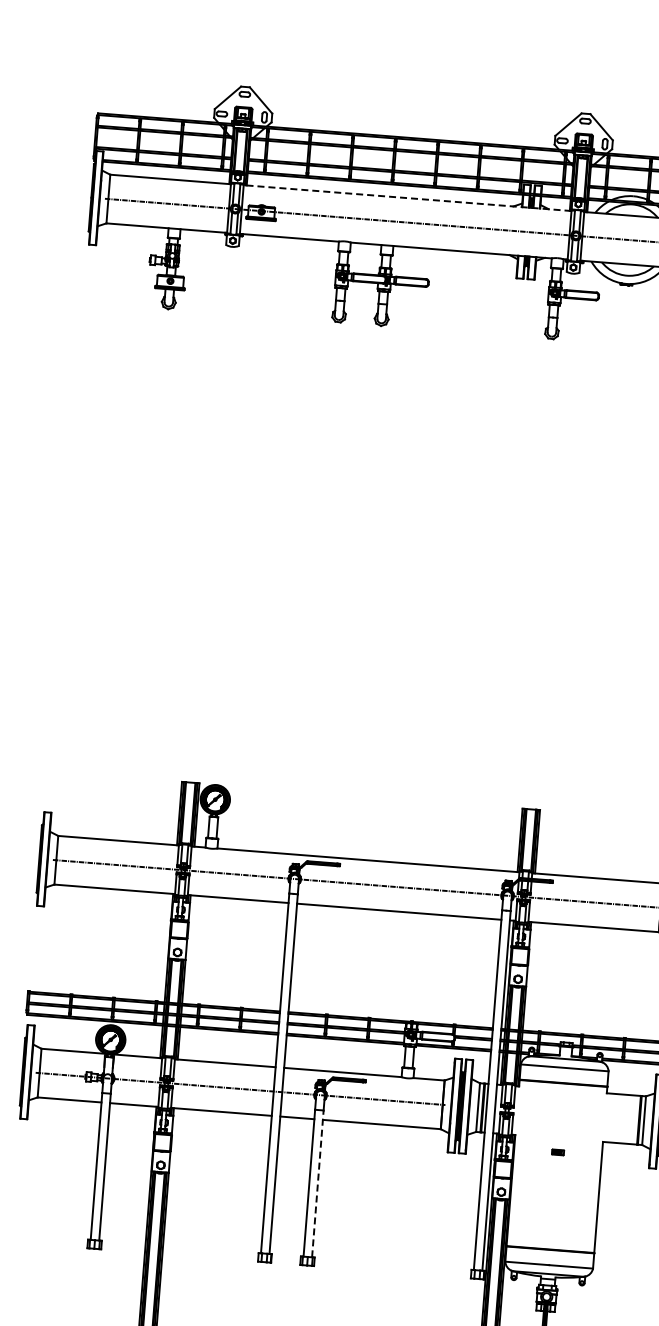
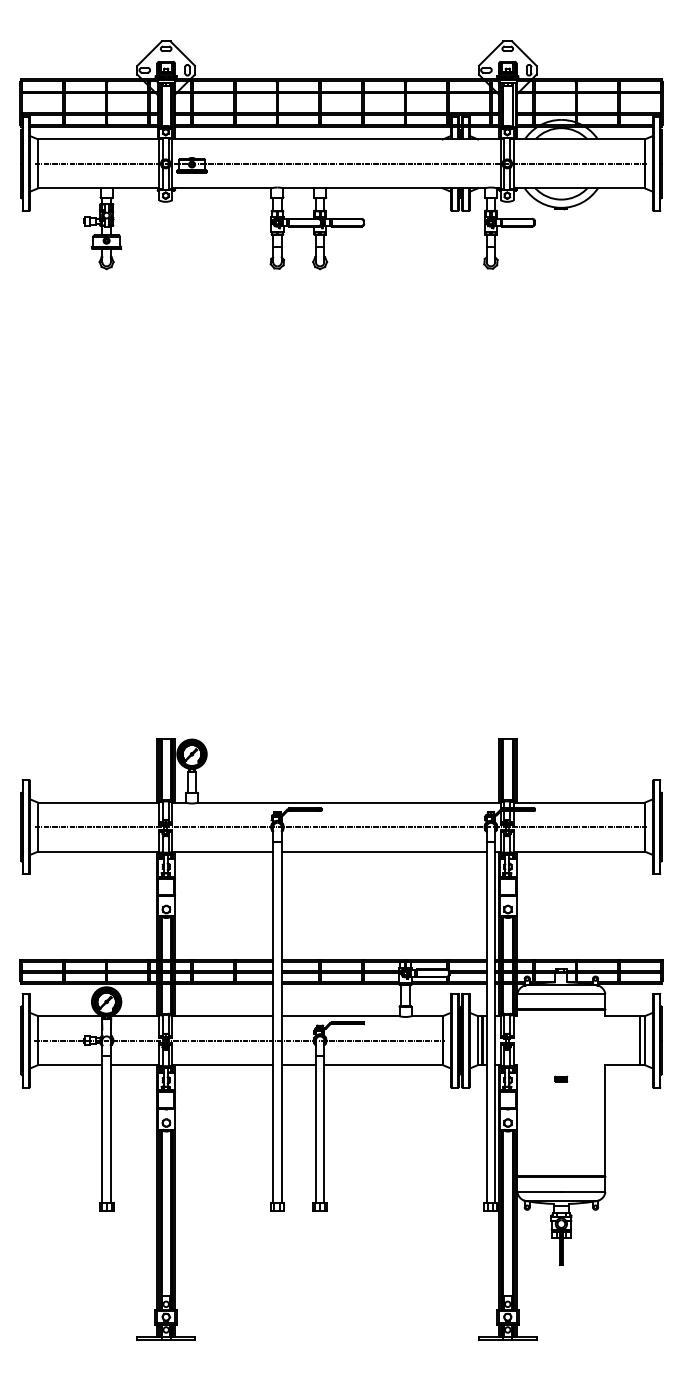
line: (407, 198) -> (336, 139), dashed -> solid
line: (317, 1184) -> (324, 1129), dashed -> solid

